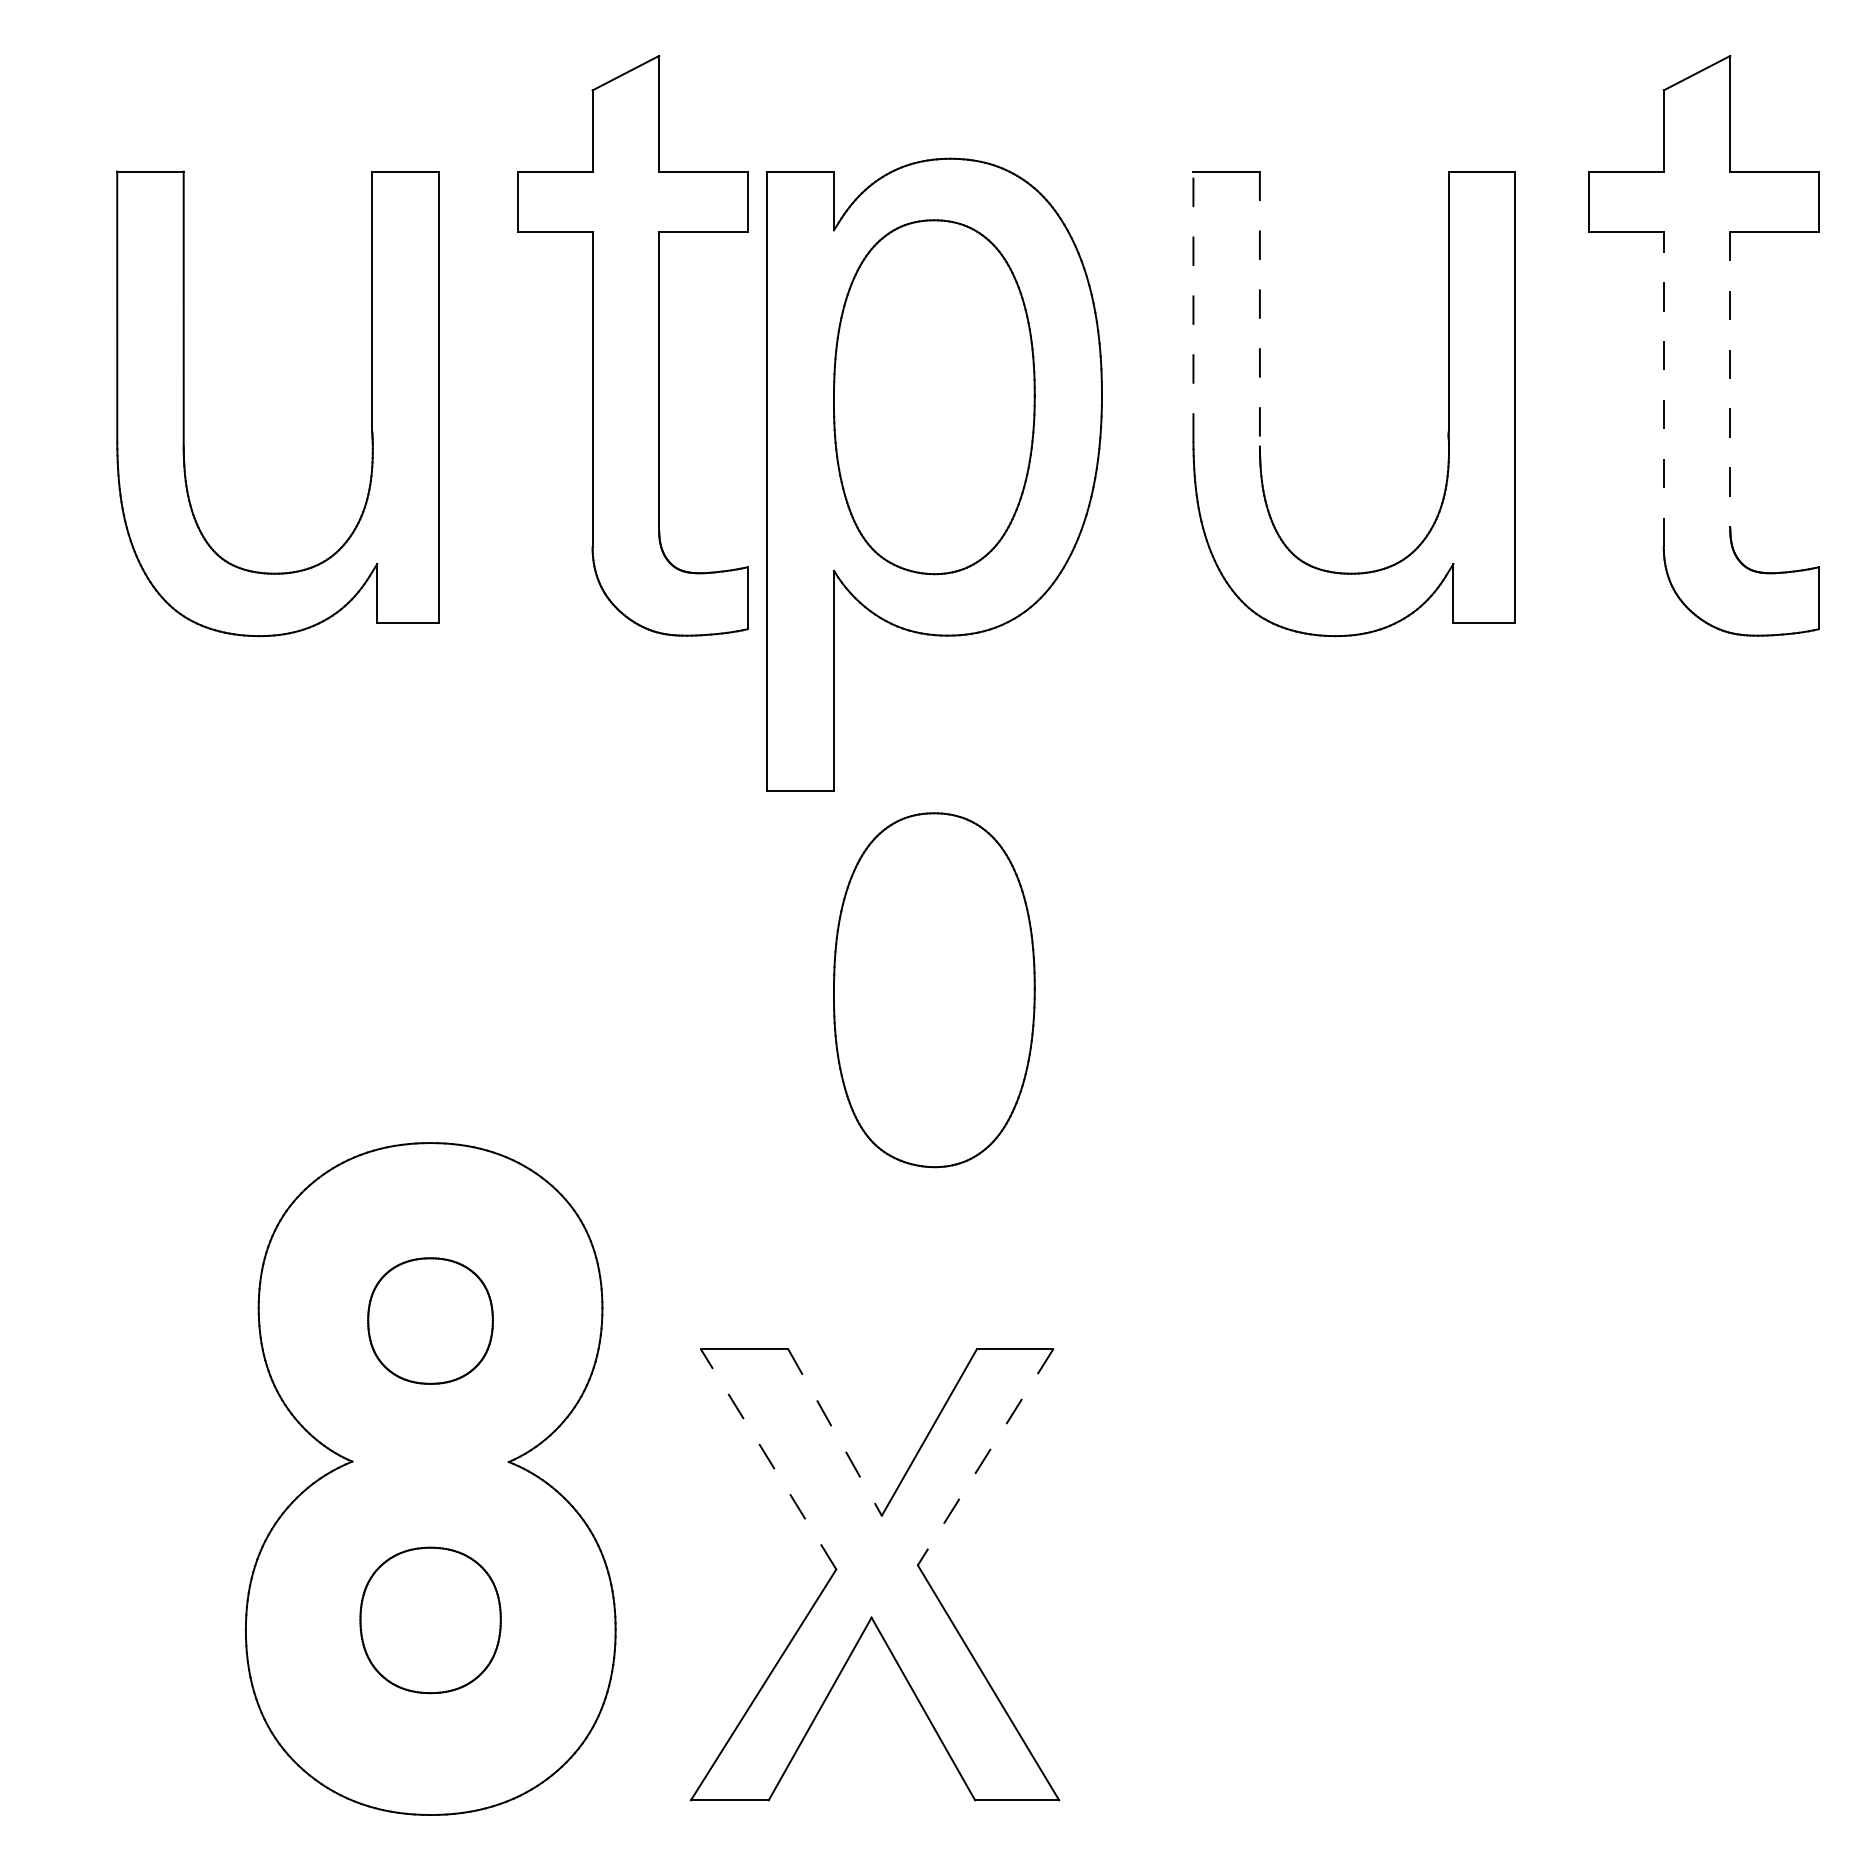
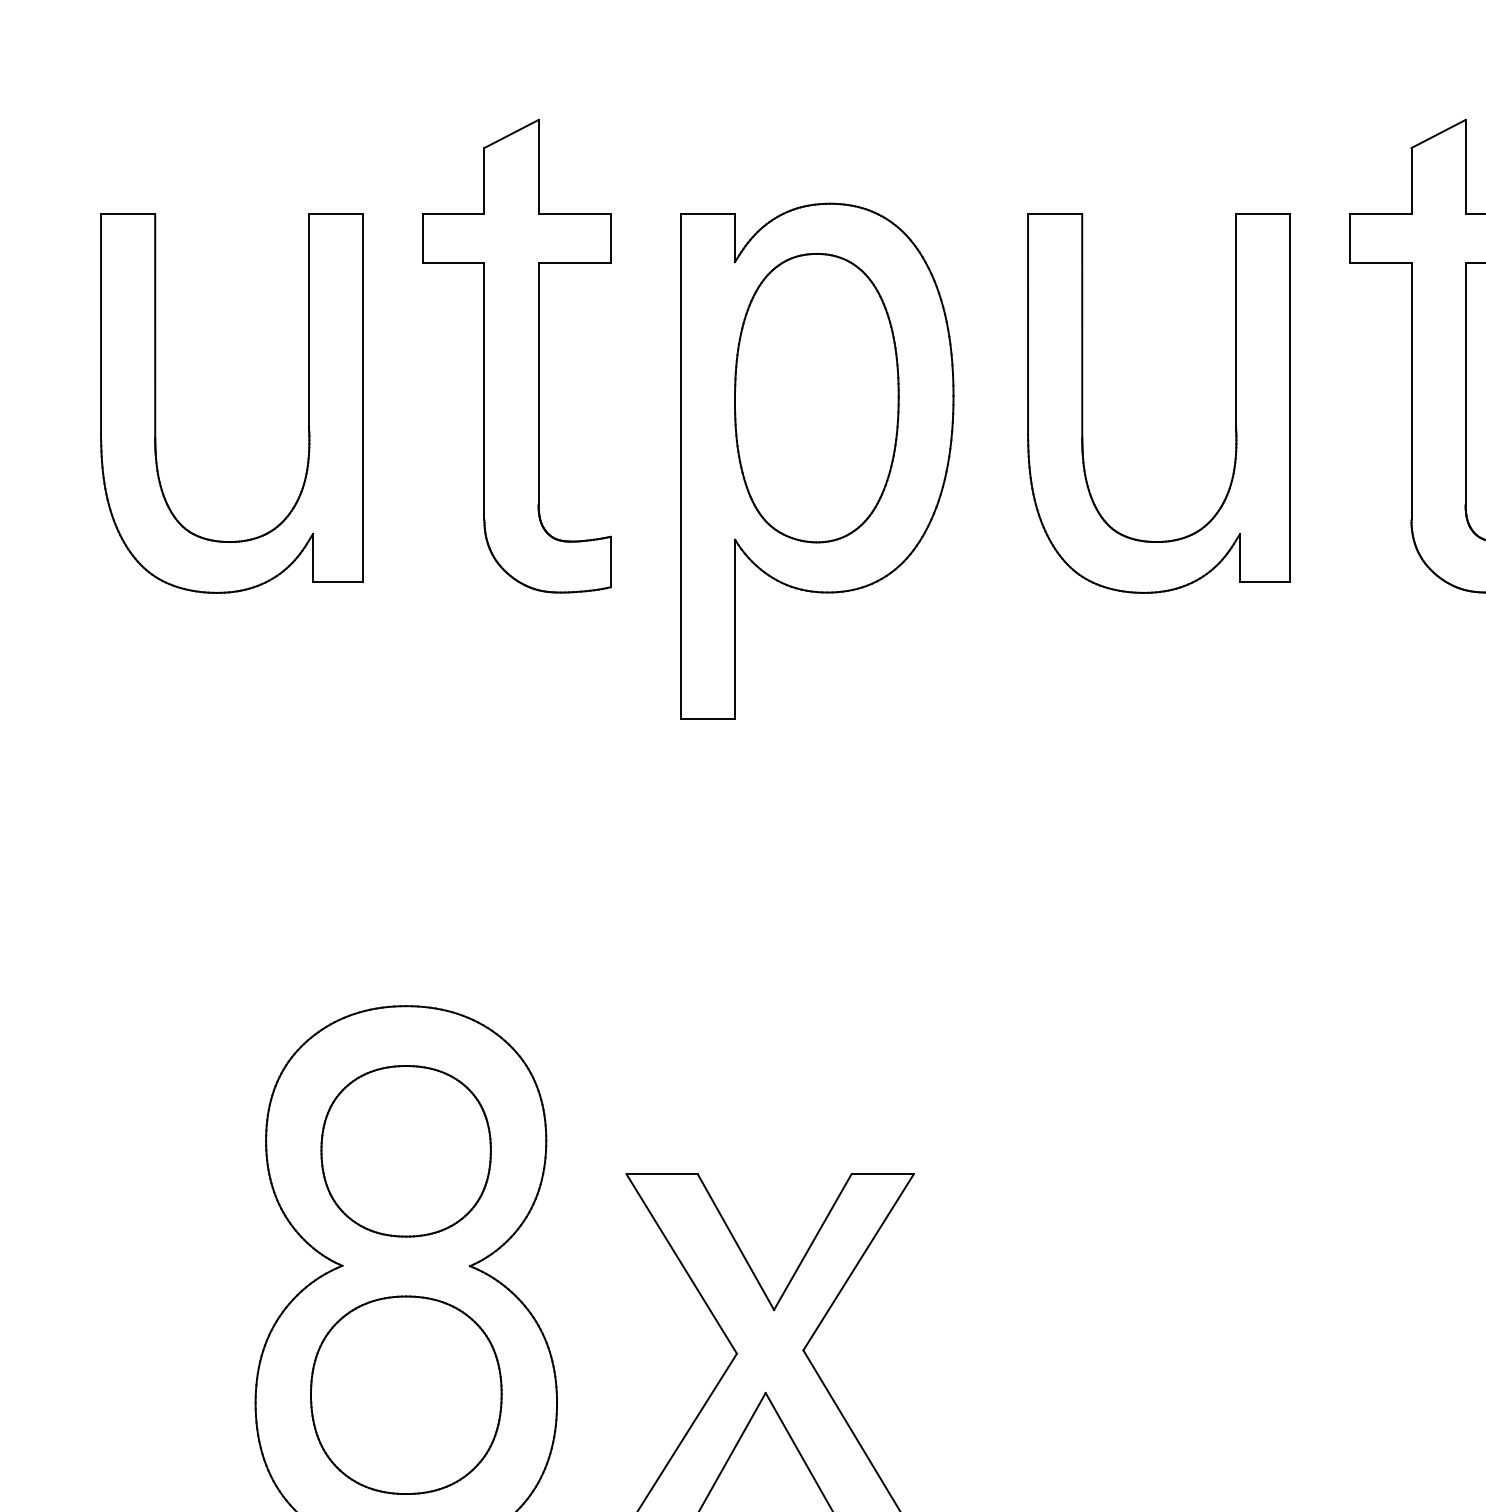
line: (1193, 306) -> (1028, 324), dashed -> solid
line: (1259, 309) -> (1081, 326), dashed -> solid
part: (632, 345) -> (516, 355), moved
line: (1730, 380) -> (1465, 384), dashed -> solid
line: (1663, 389) -> (1411, 391), dashed -> solid
part: (184, 403) -> (155, 403), moved
part: (934, 990) -> (816, 881), removed
part: (430, 1320) -> (406, 1150), size x1.67
line: (835, 1432) -> (736, 1242), dashed -> solid
line: (985, 1457) -> (858, 1262), dashed -> solid
line: (768, 1458) -> (681, 1263), dashed -> solid
part: (430, 1620) -> (406, 1395), size x1.67

